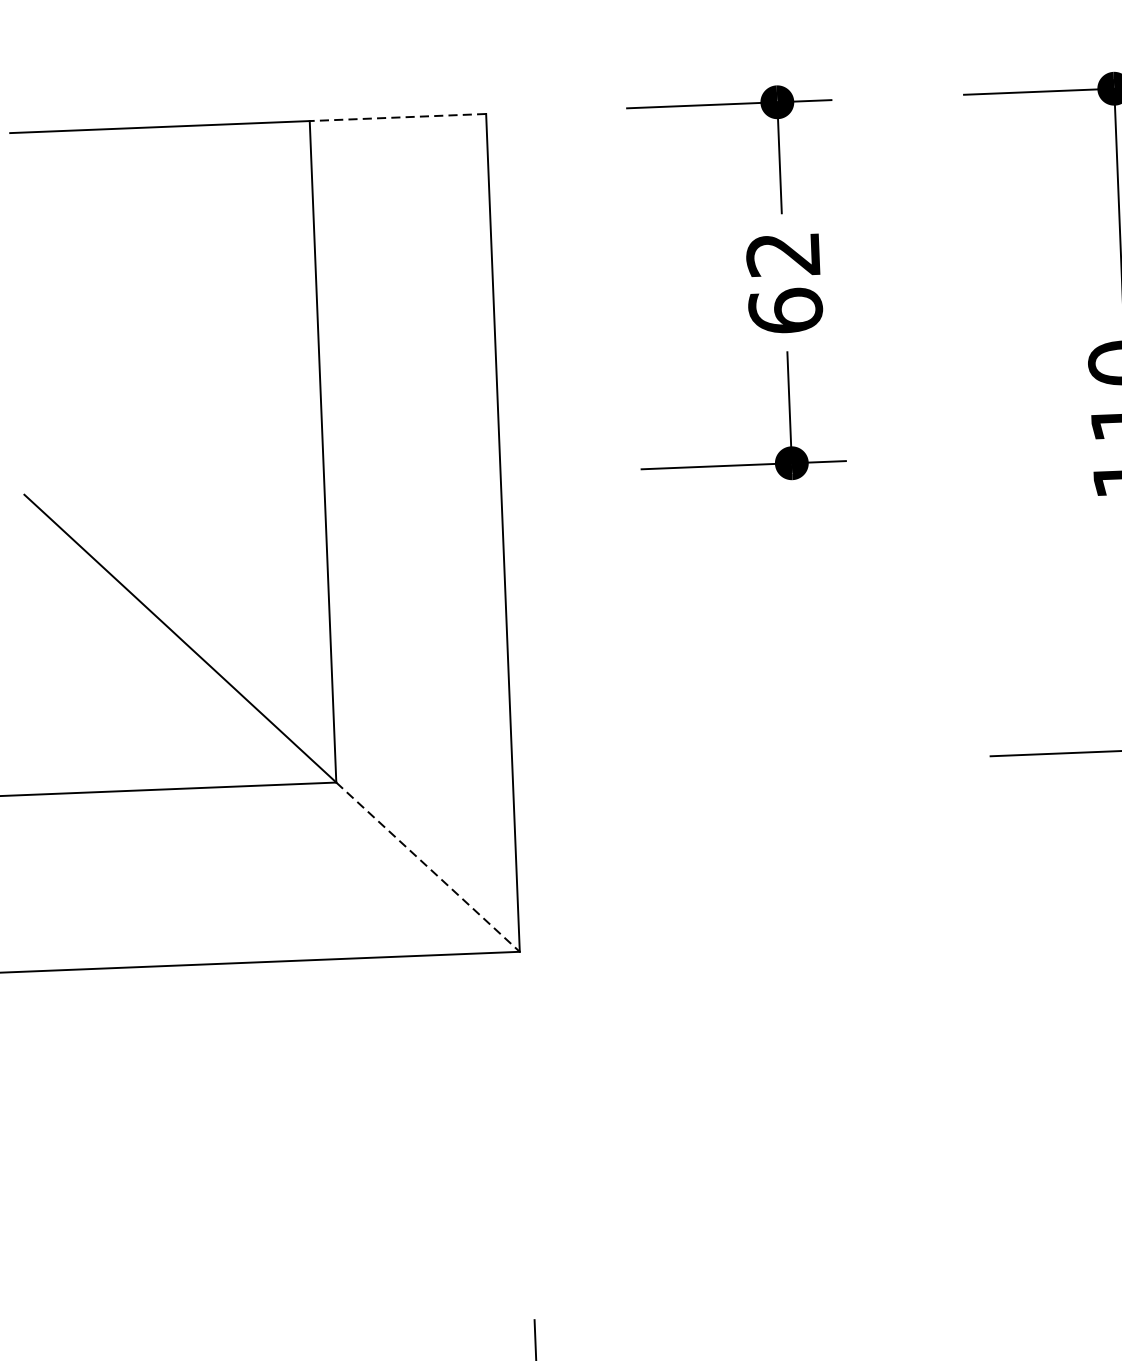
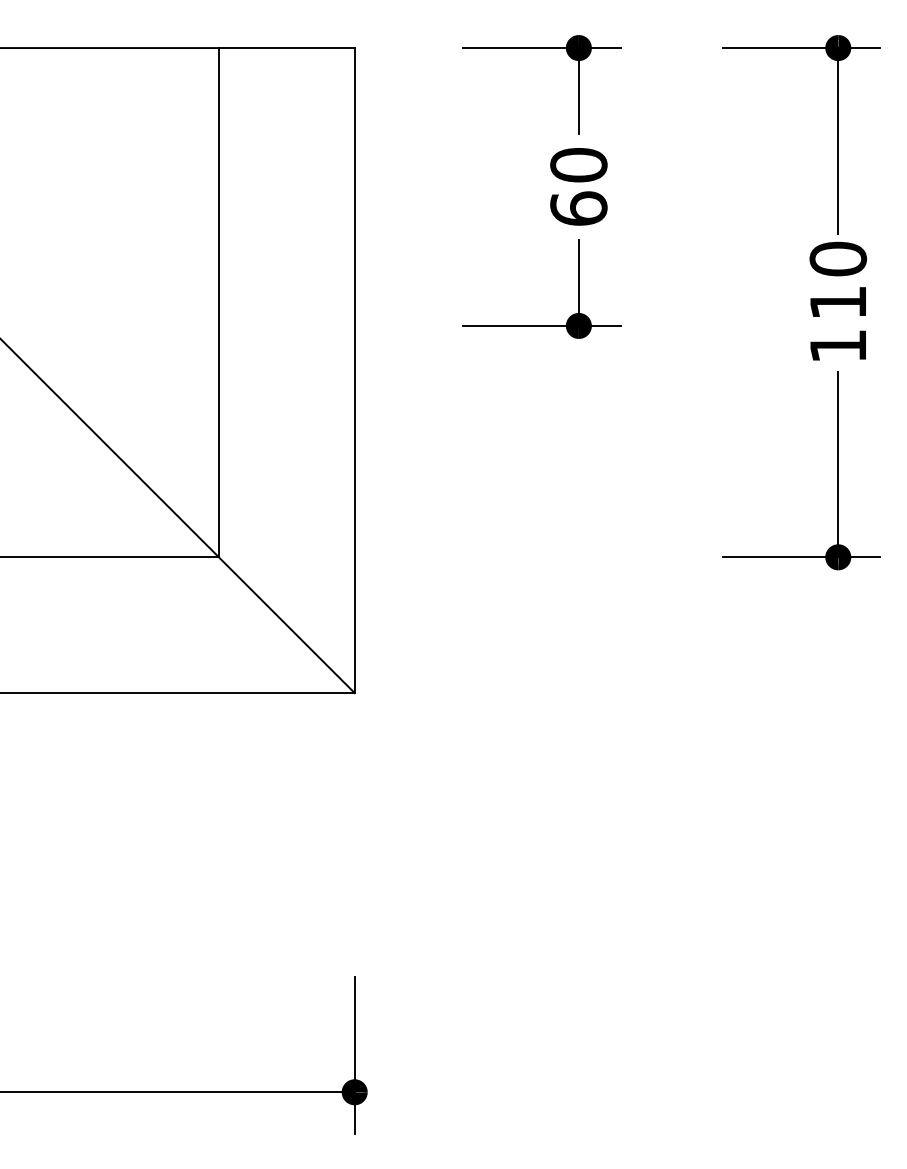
line: (397, 118) -> (286, 48), dashed -> solid
text: (782, 254) -> (578, 165), 62 -> 60
line: (428, 867) -> (287, 625), dashed -> solid

